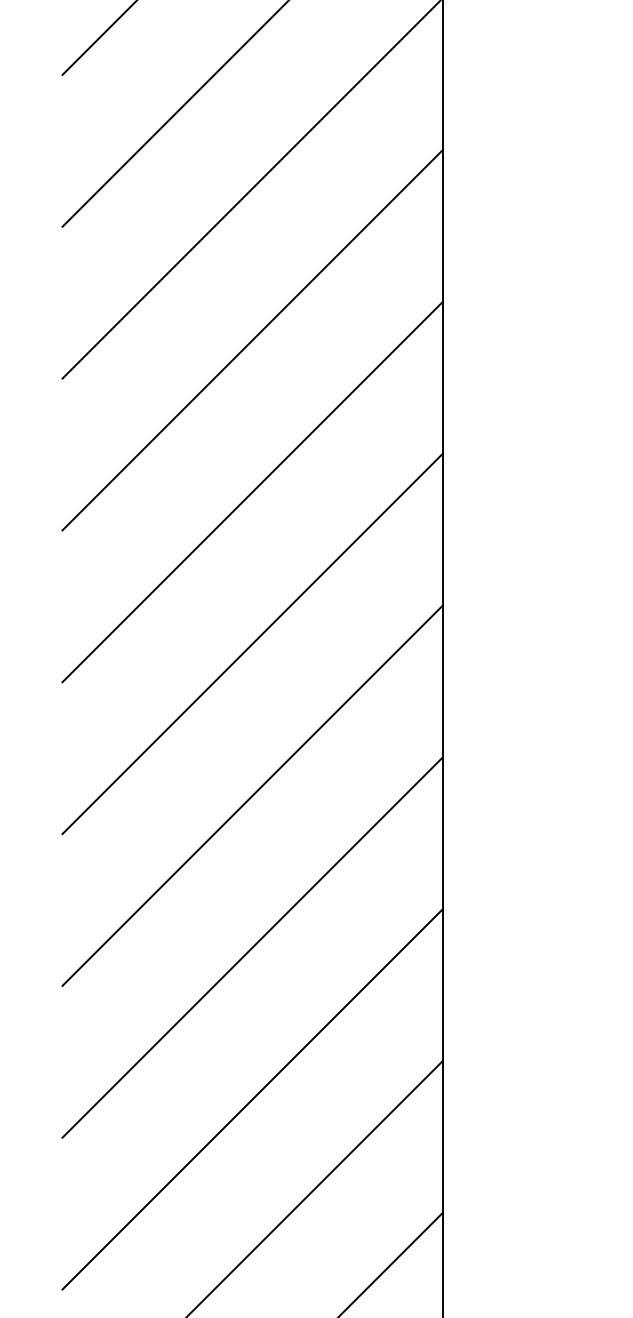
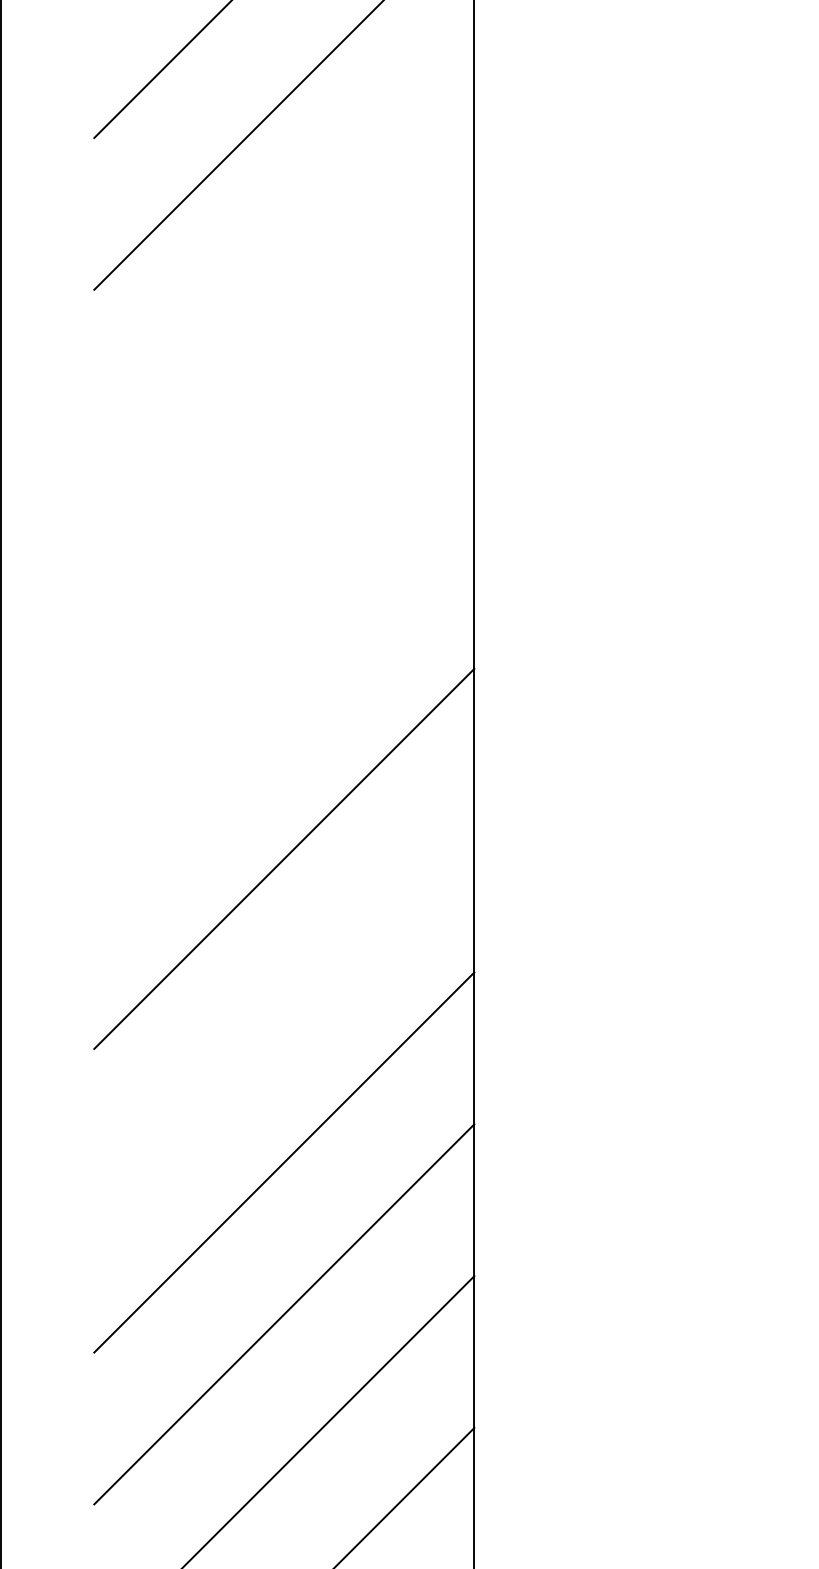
line: (252, 340) -> (284, 251), removed
line: (252, 492) -> (284, 403), removed
line: (252, 644) -> (284, 555), removed
line: (252, 796) -> (284, 707), removed
line: (252, 1099) -> (284, 1010), removed

